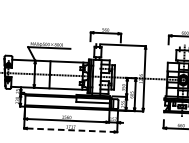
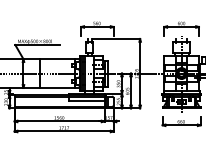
line: (71, 130) -> (64, 131), dashed -> solid

